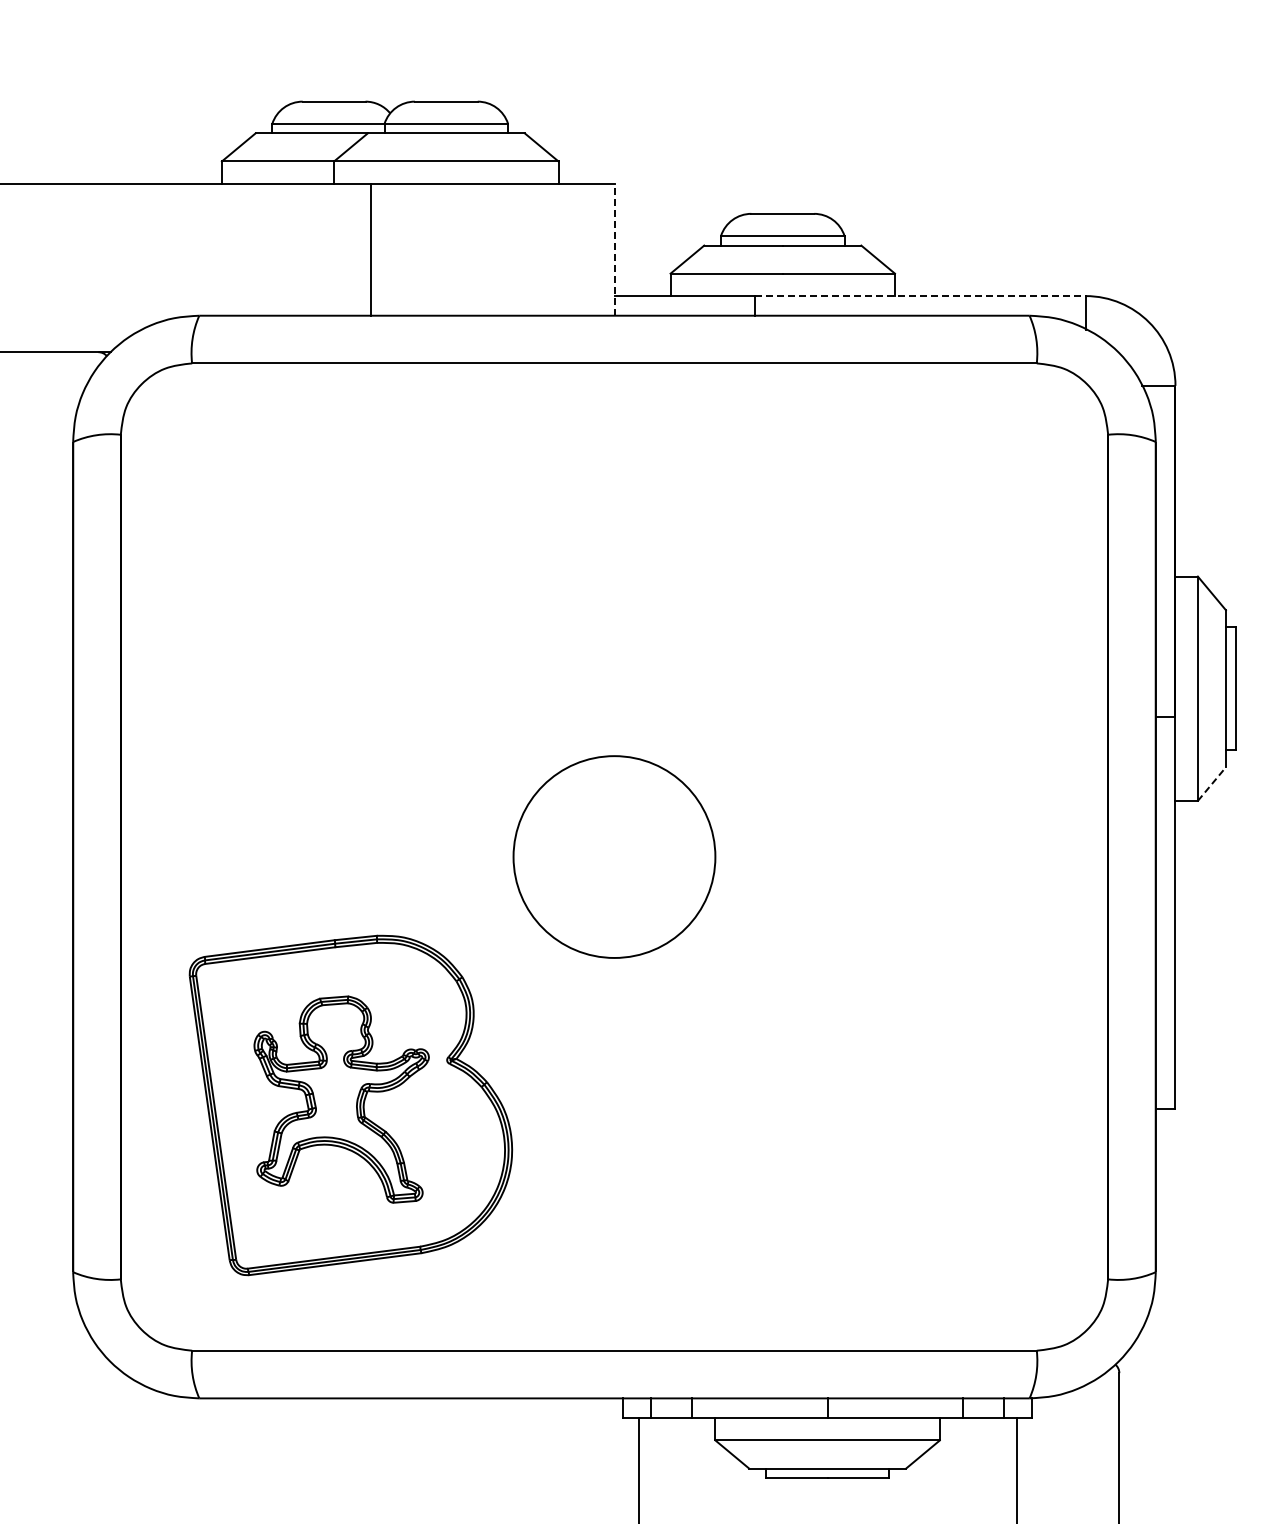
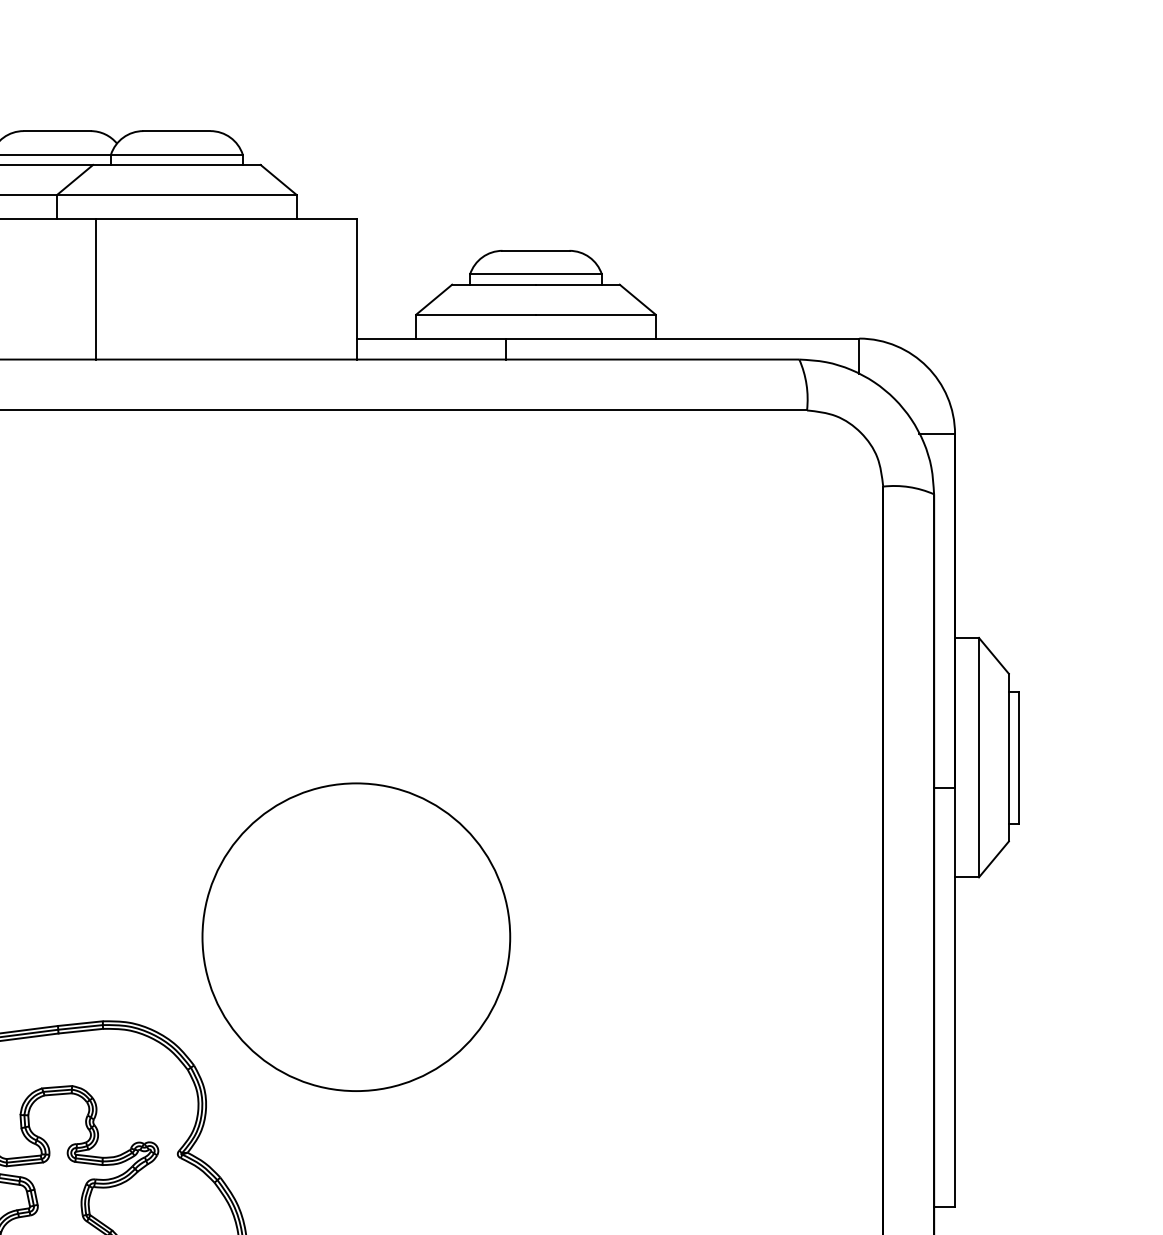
line: (614, 249) -> (356, 288), dashed -> solid
line: (920, 296) -> (682, 339), dashed -> solid
line: (1211, 784) -> (993, 859), dashed -> solid
circle: (614, 856) -> (356, 936), size x1.43

